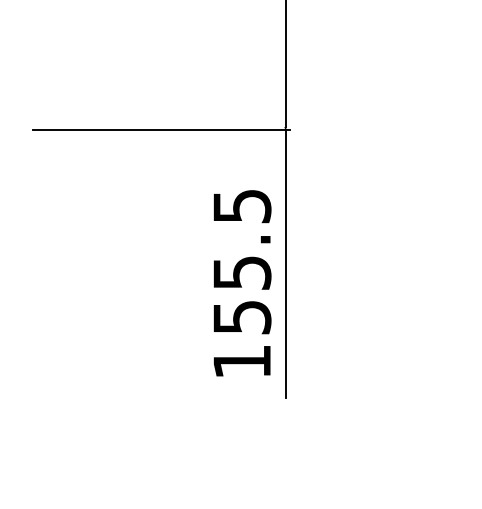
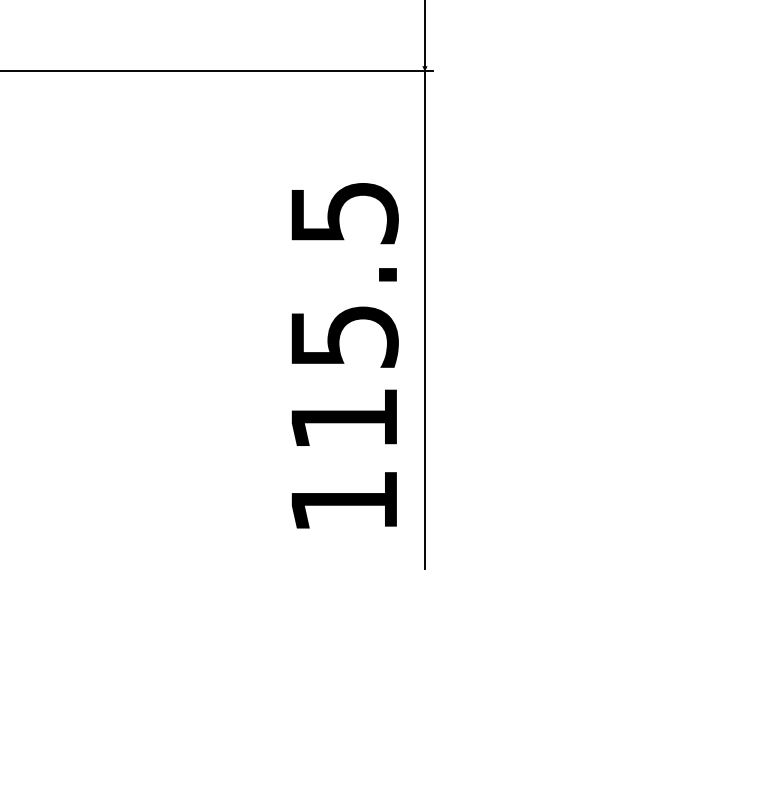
text: (242, 317) -> (344, 419), 155.5 -> 115.5

